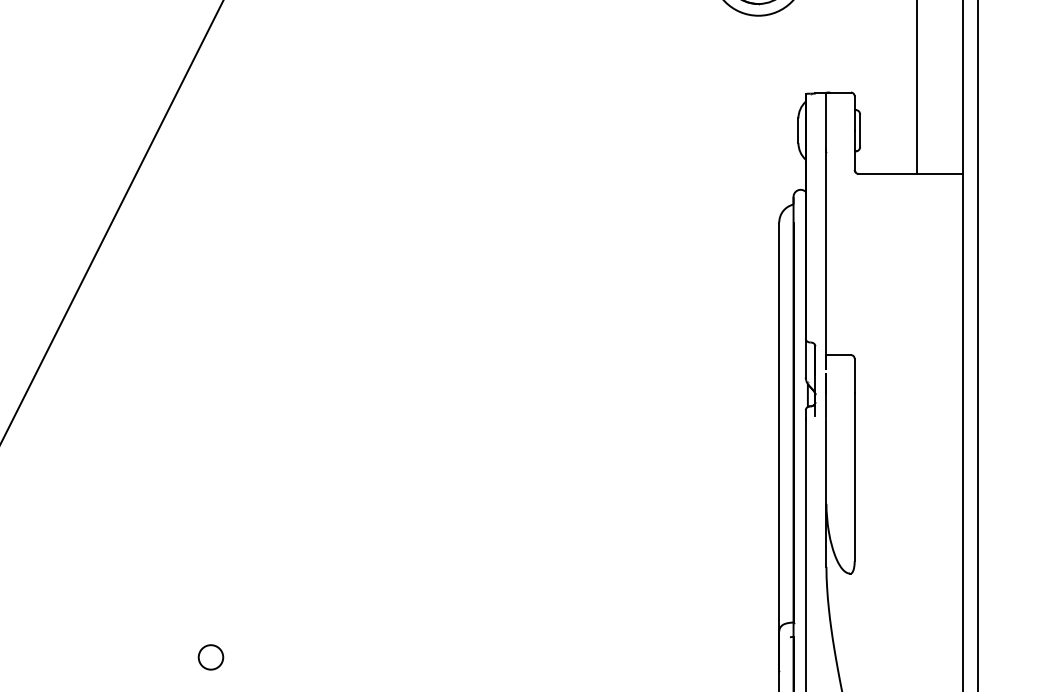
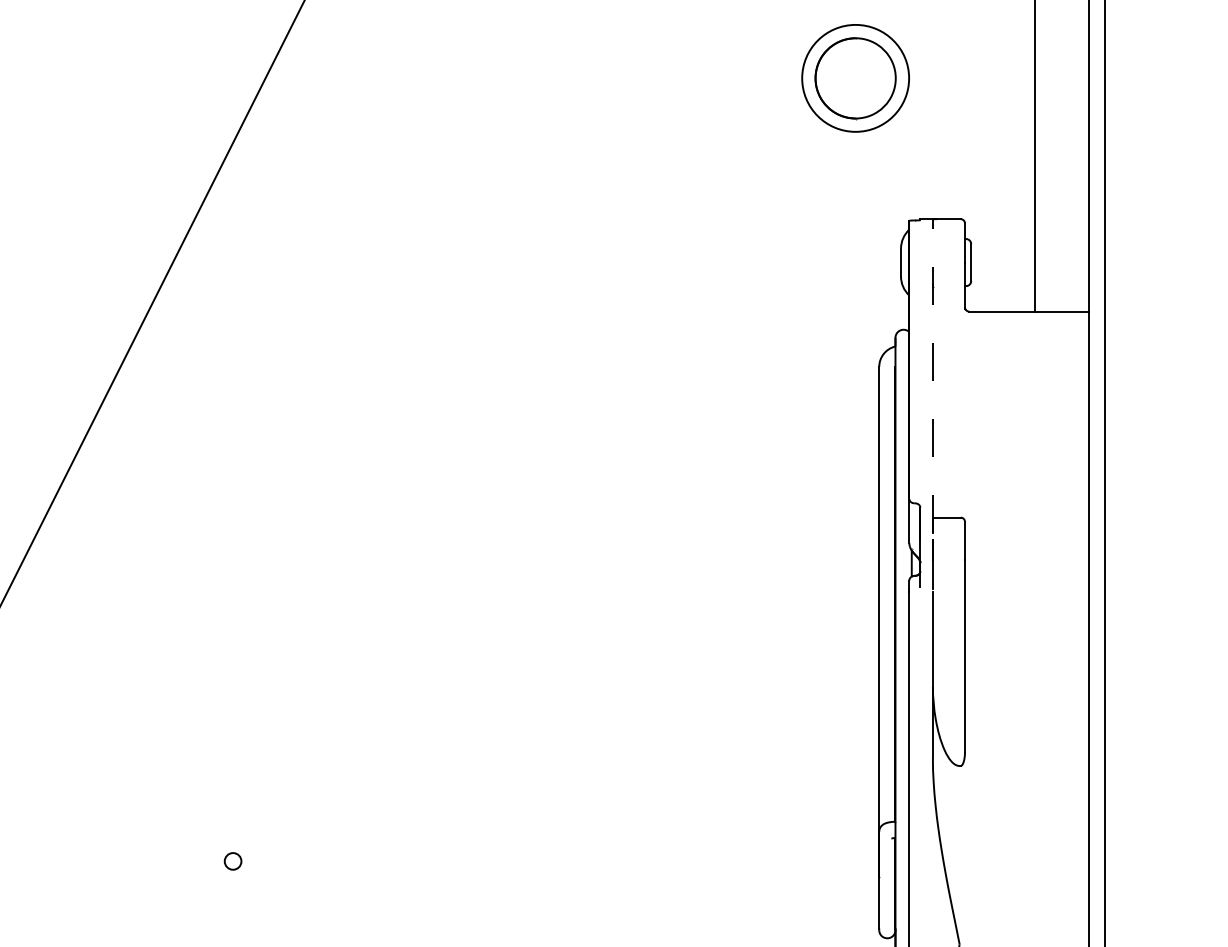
line: (826, 230) -> (932, 376), solid -> dashed
circle: (210, 657) -> (232, 861), size x0.6

